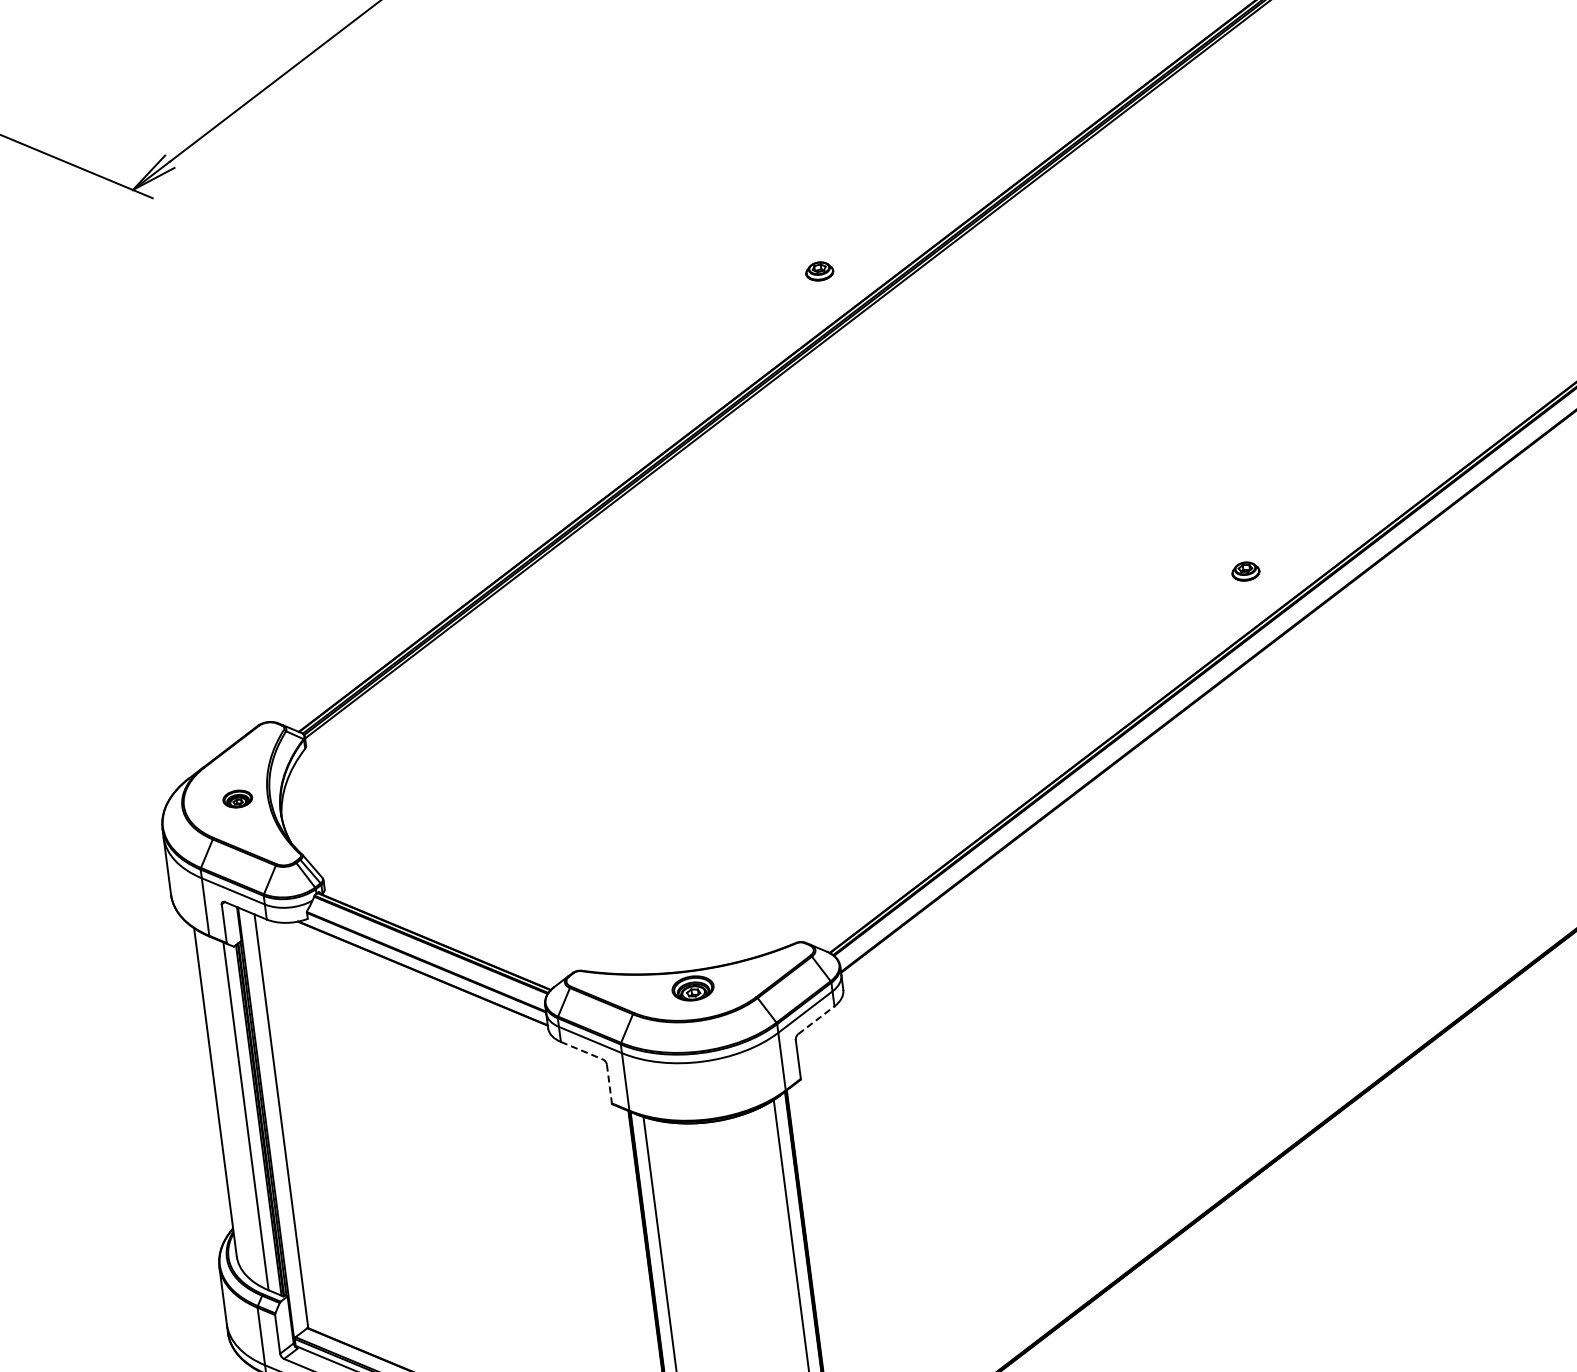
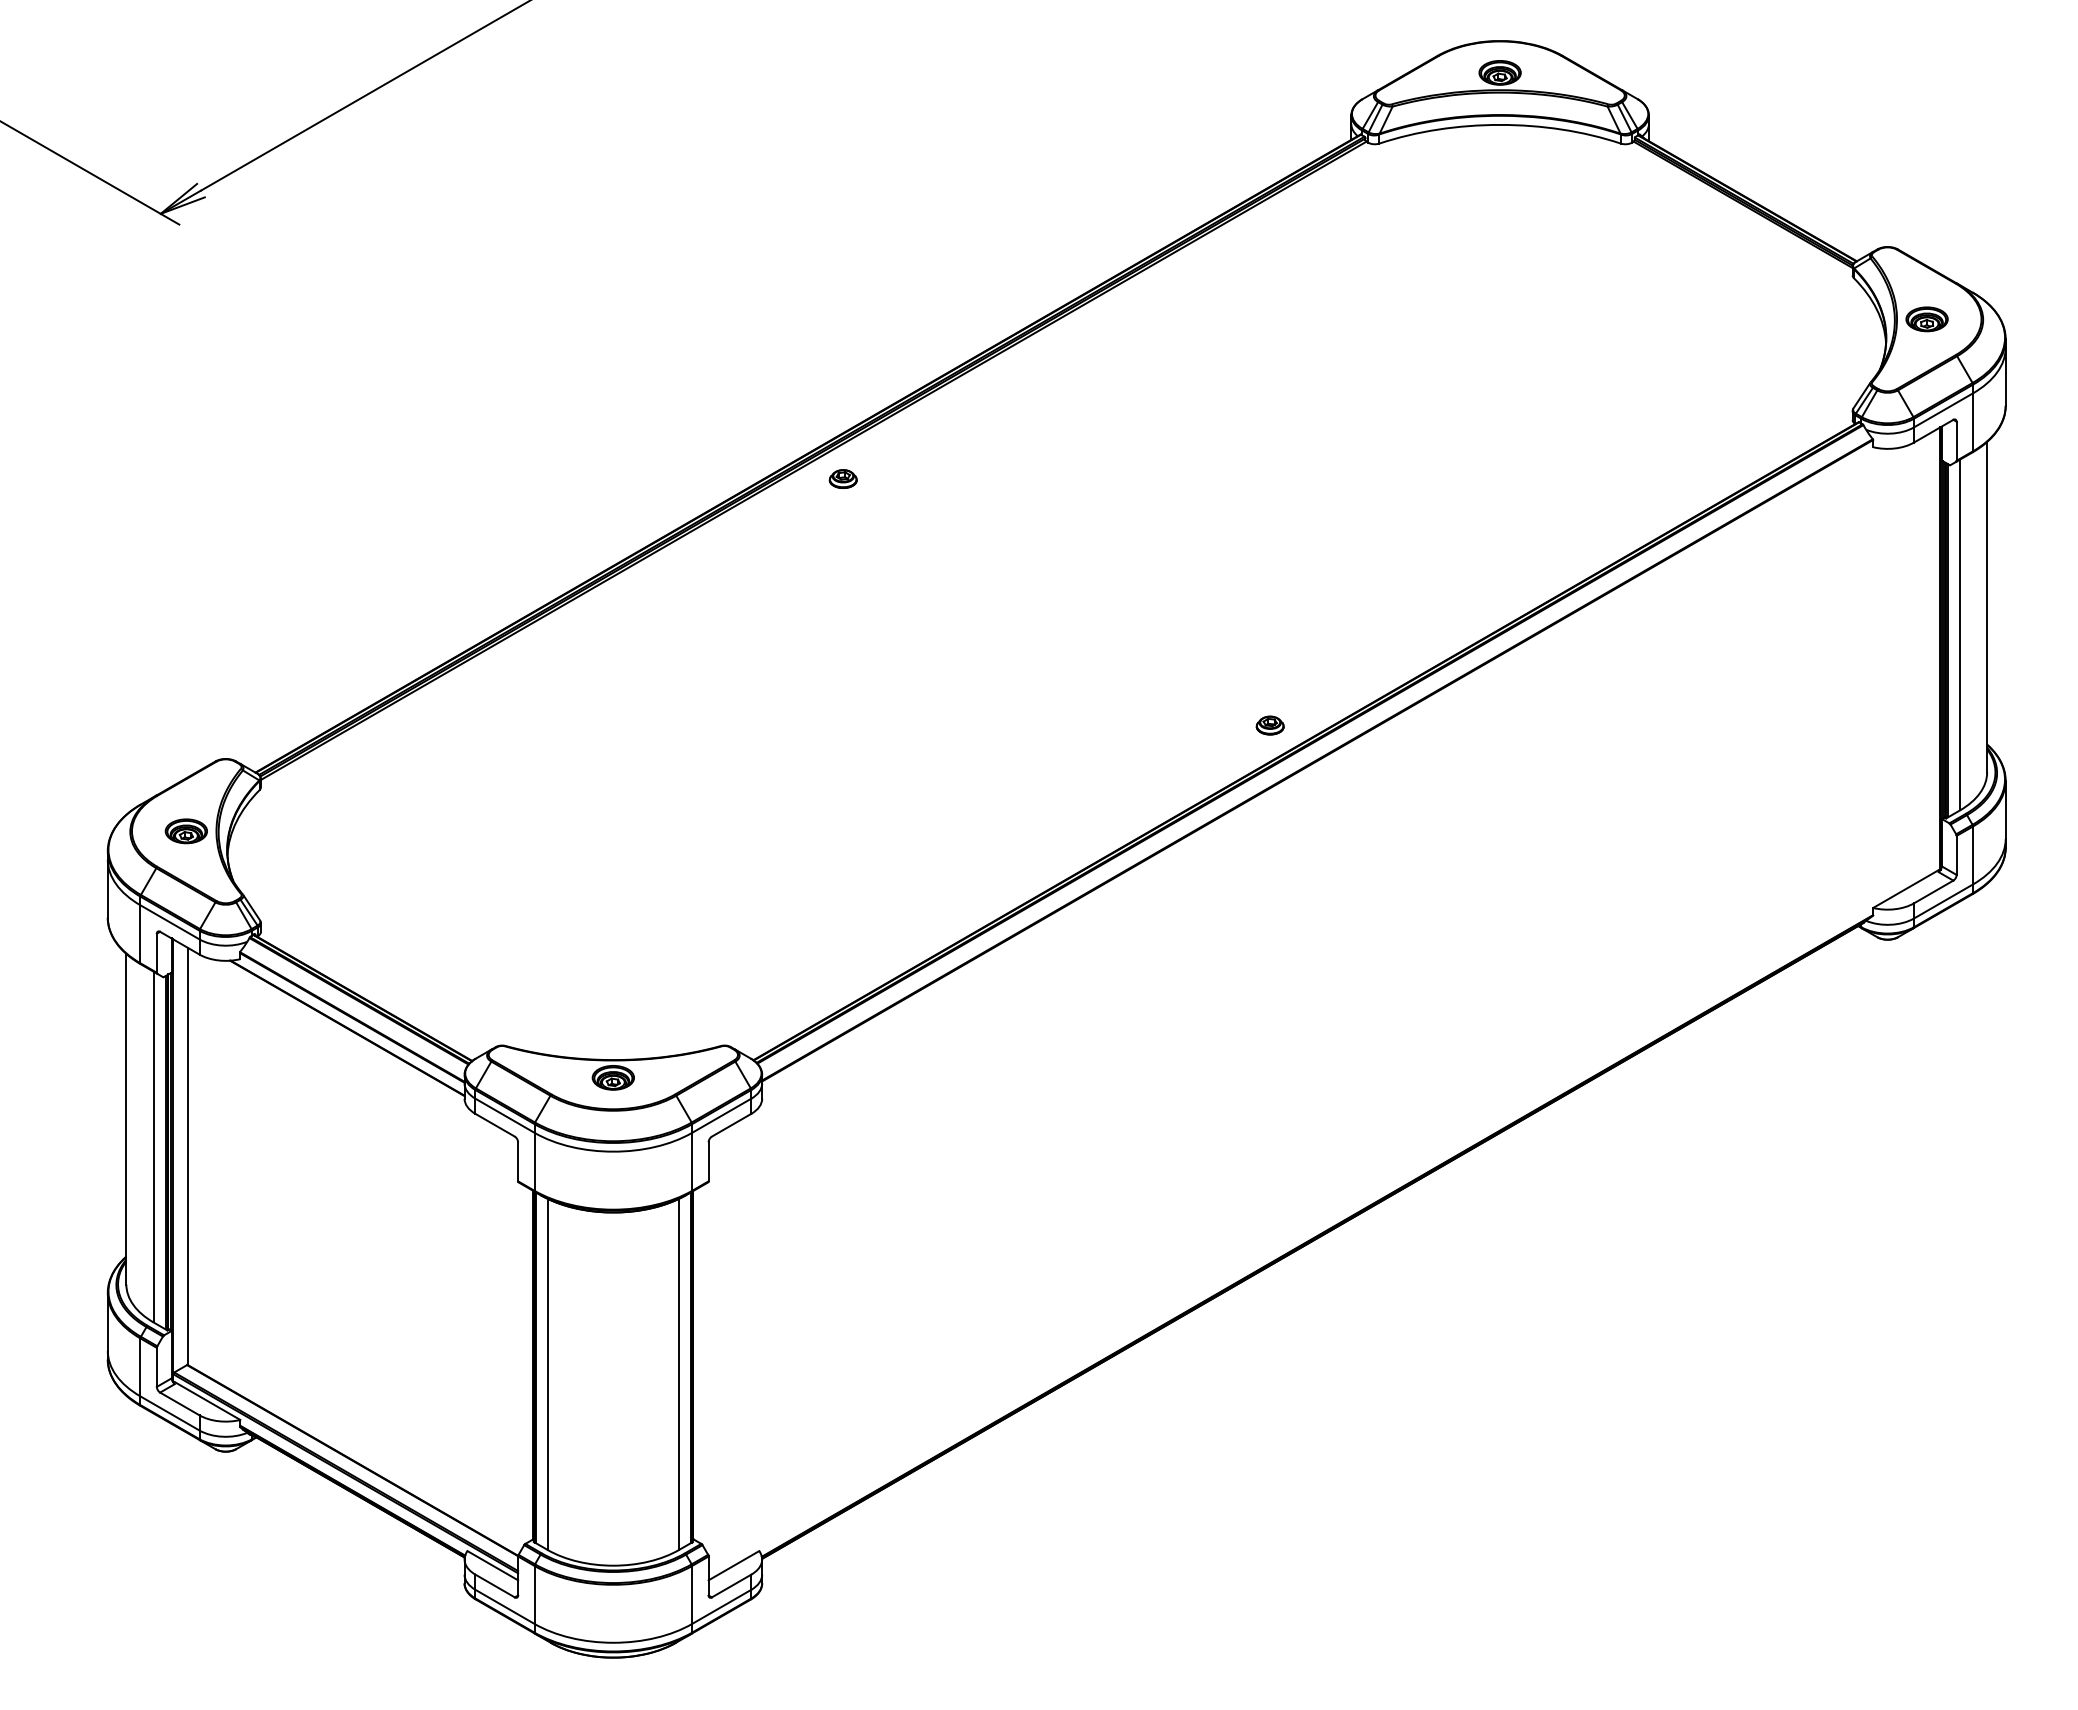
part: (818, 270) -> (842, 478), moved
part: (1245, 571) -> (1269, 725), moved
part: (237, 799) -> (185, 831), size x1.43
line: (816, 1020) -> (731, 1125), dashed -> solid
line: (582, 1050) -> (495, 1125), dashed -> solid
line: (609, 1083) -> (518, 1161), dashed -> solid

